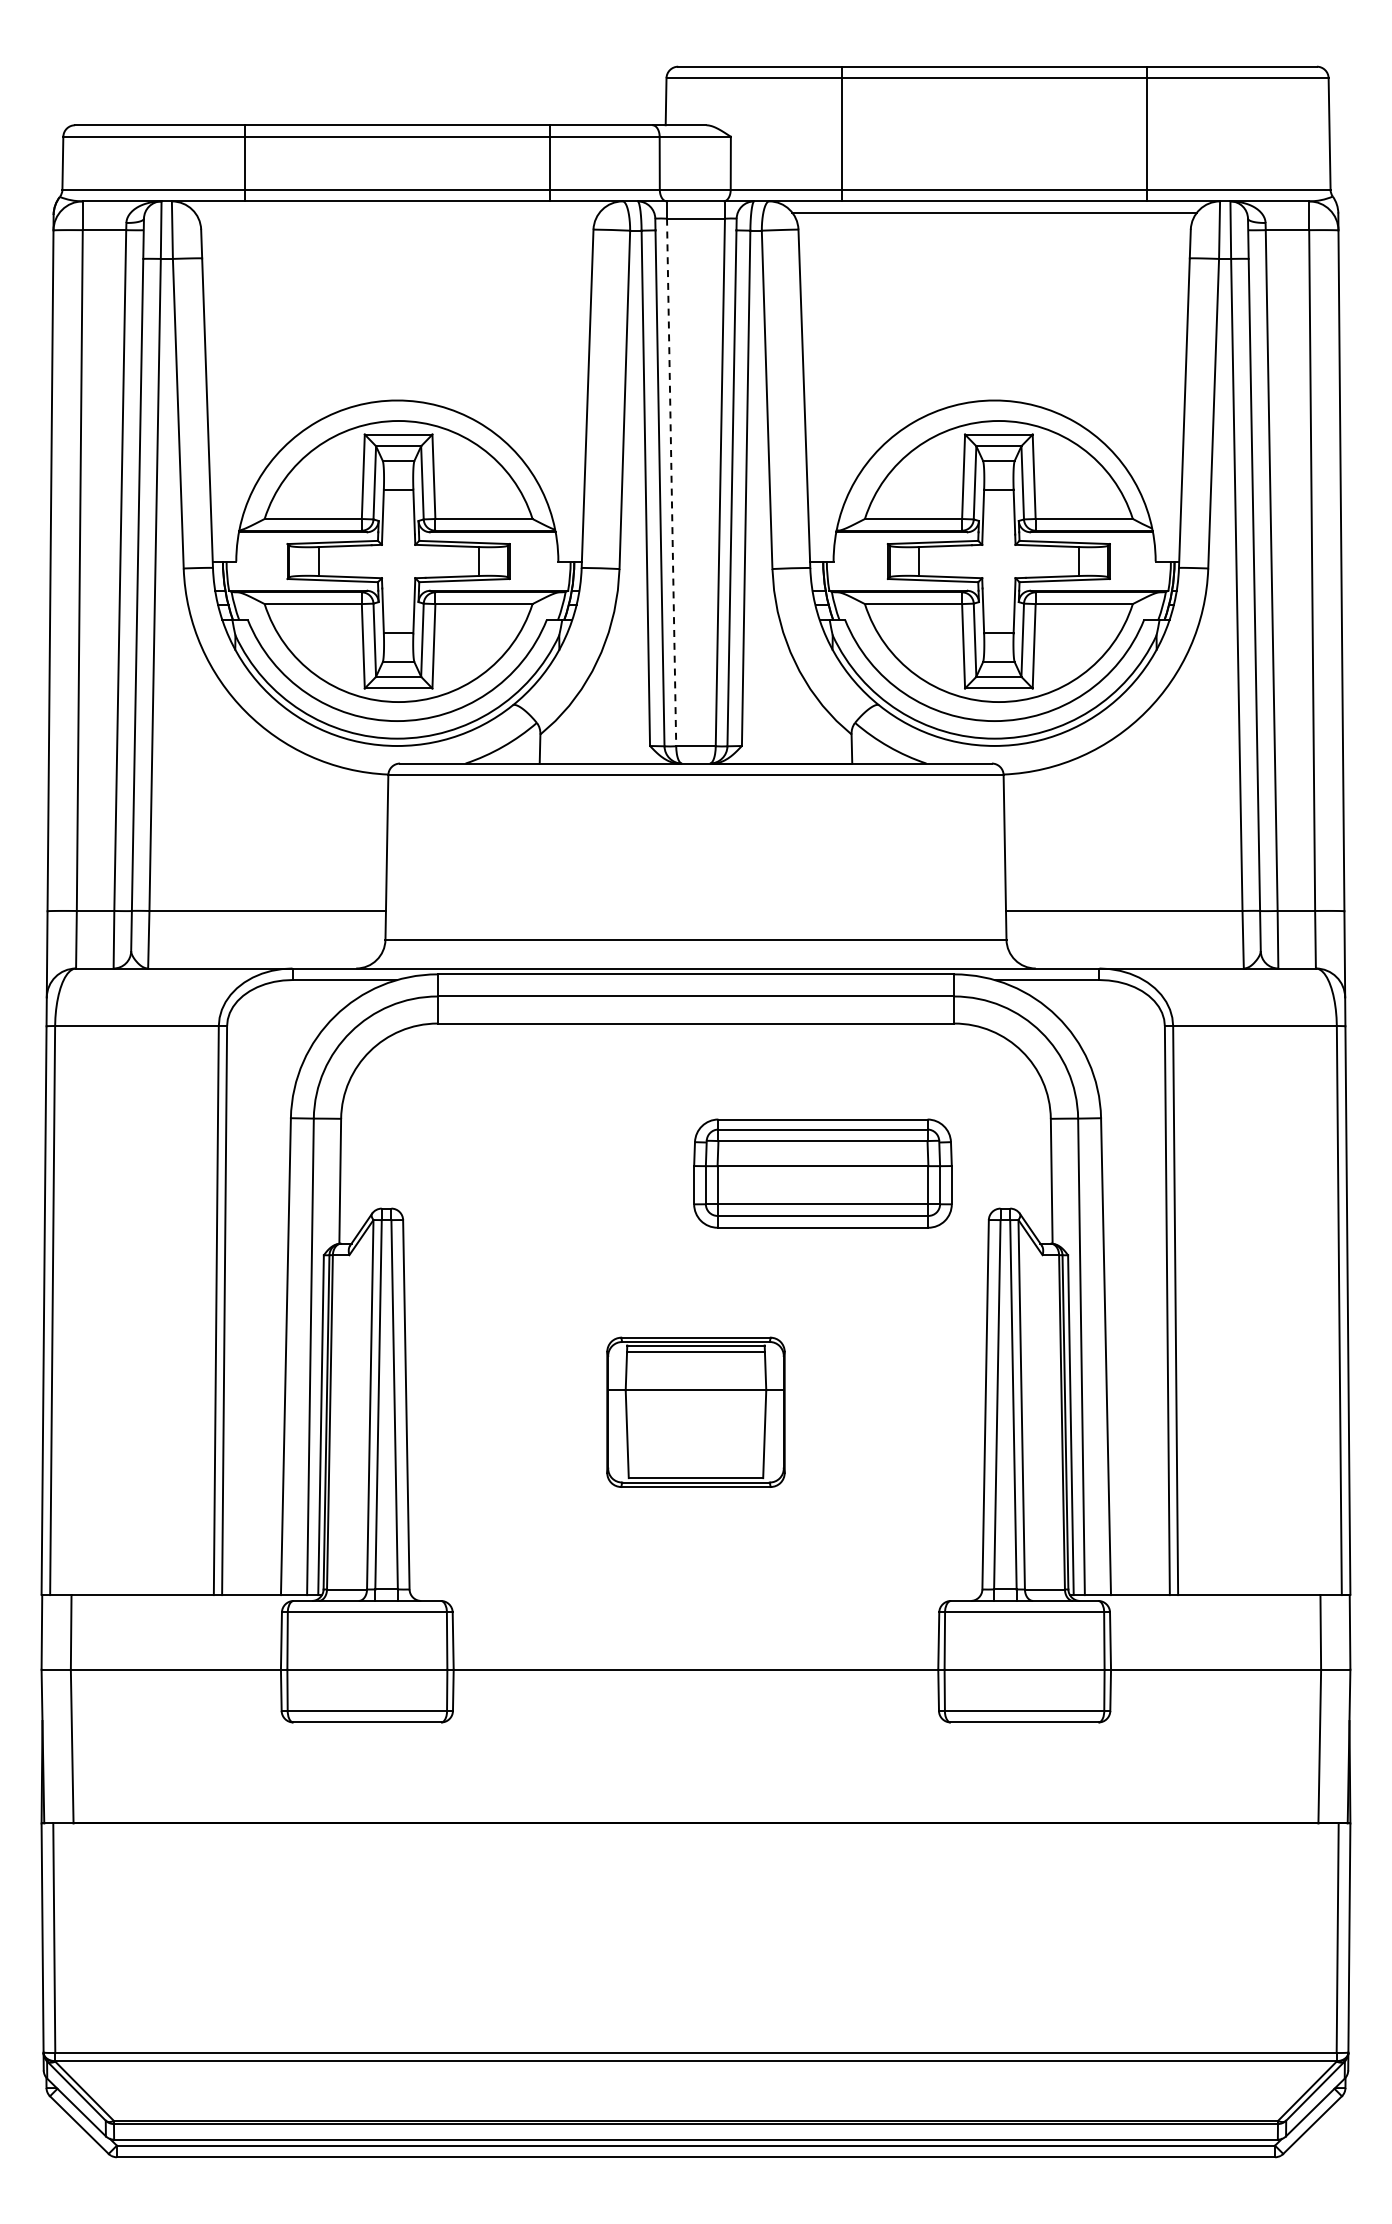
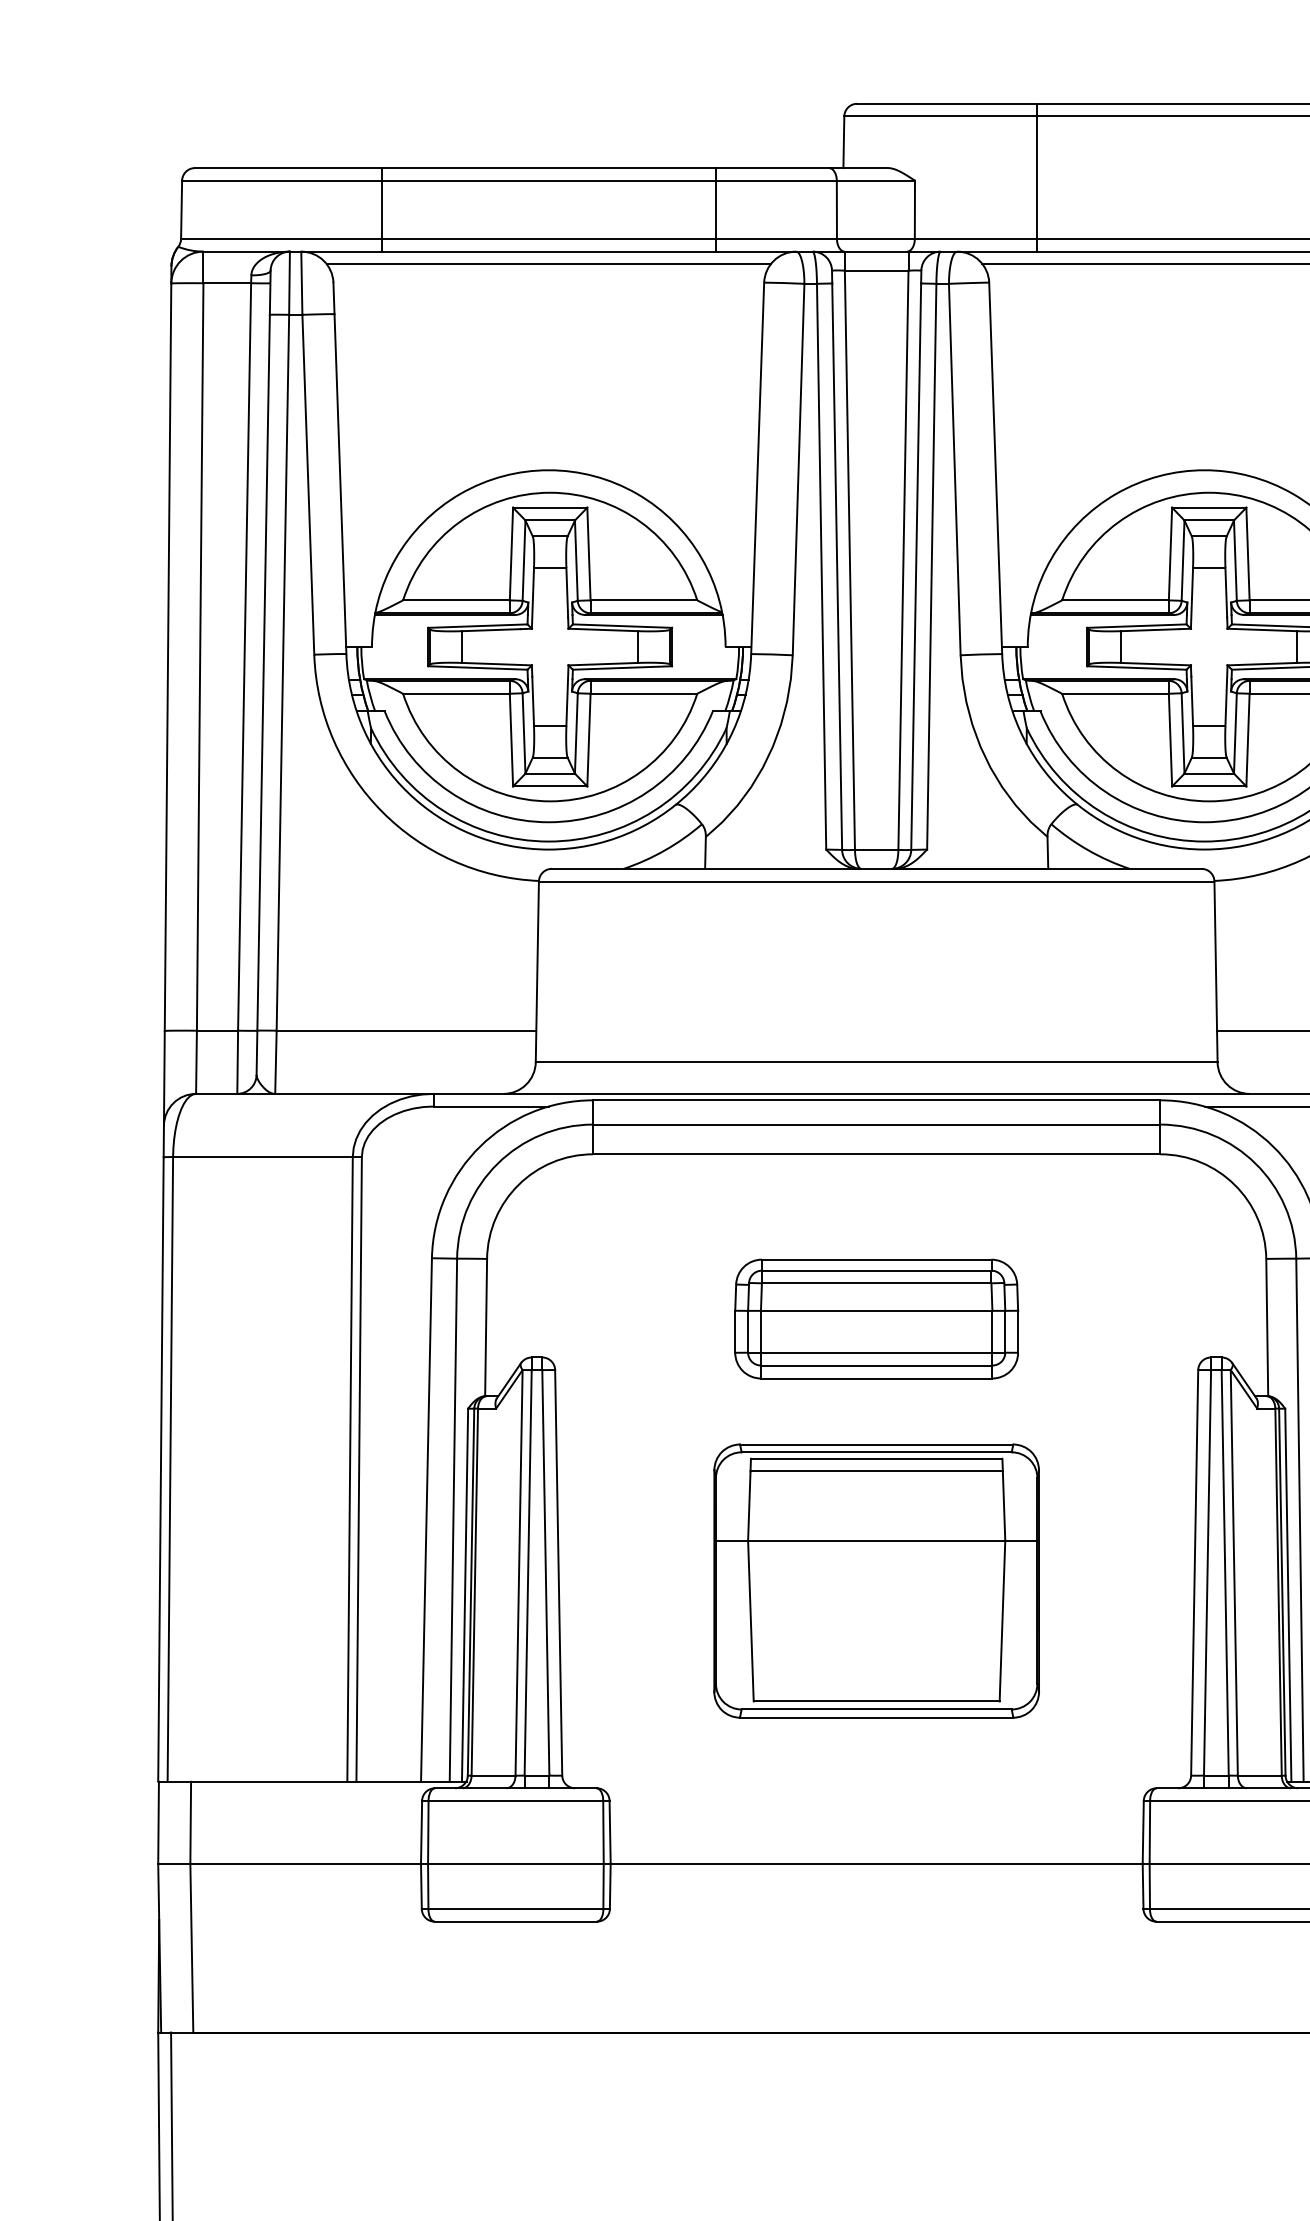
line: (397, 212) -> (548, 263), added
line: (671, 482) -> (849, 560), dashed -> solid
part: (822, 1173) -> (876, 1318), moved
part: (695, 1412) -> (876, 1581), size x1.67

